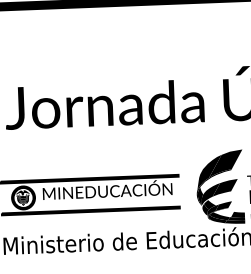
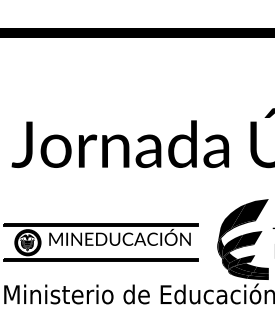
fill: (215, 204) -> (237, 257), added
fill: (223, 212) -> (245, 267), added

